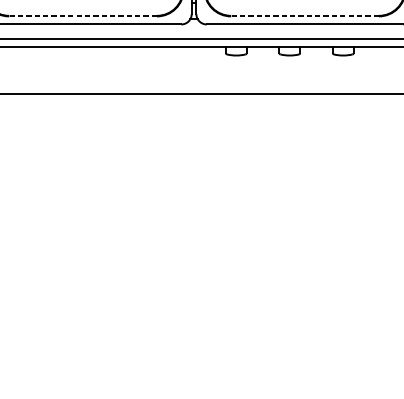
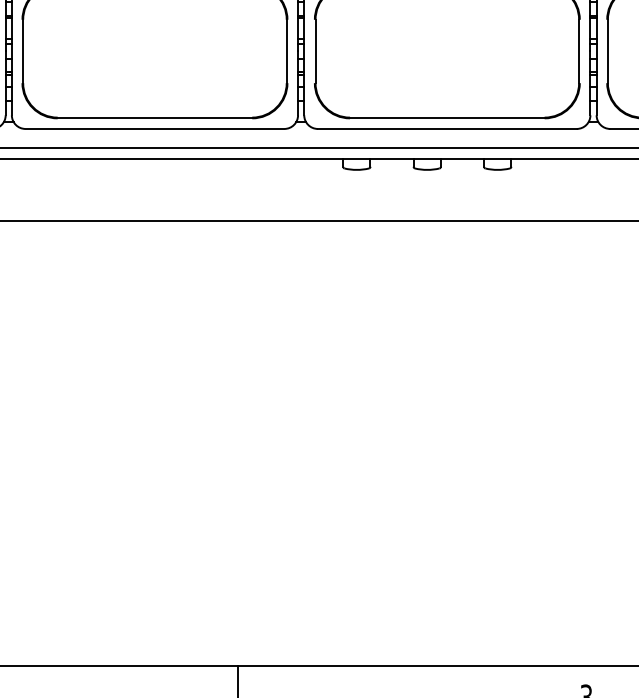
line: (82, 15) -> (154, 117), dashed -> solid
line: (304, 15) -> (446, 117), dashed -> solid

